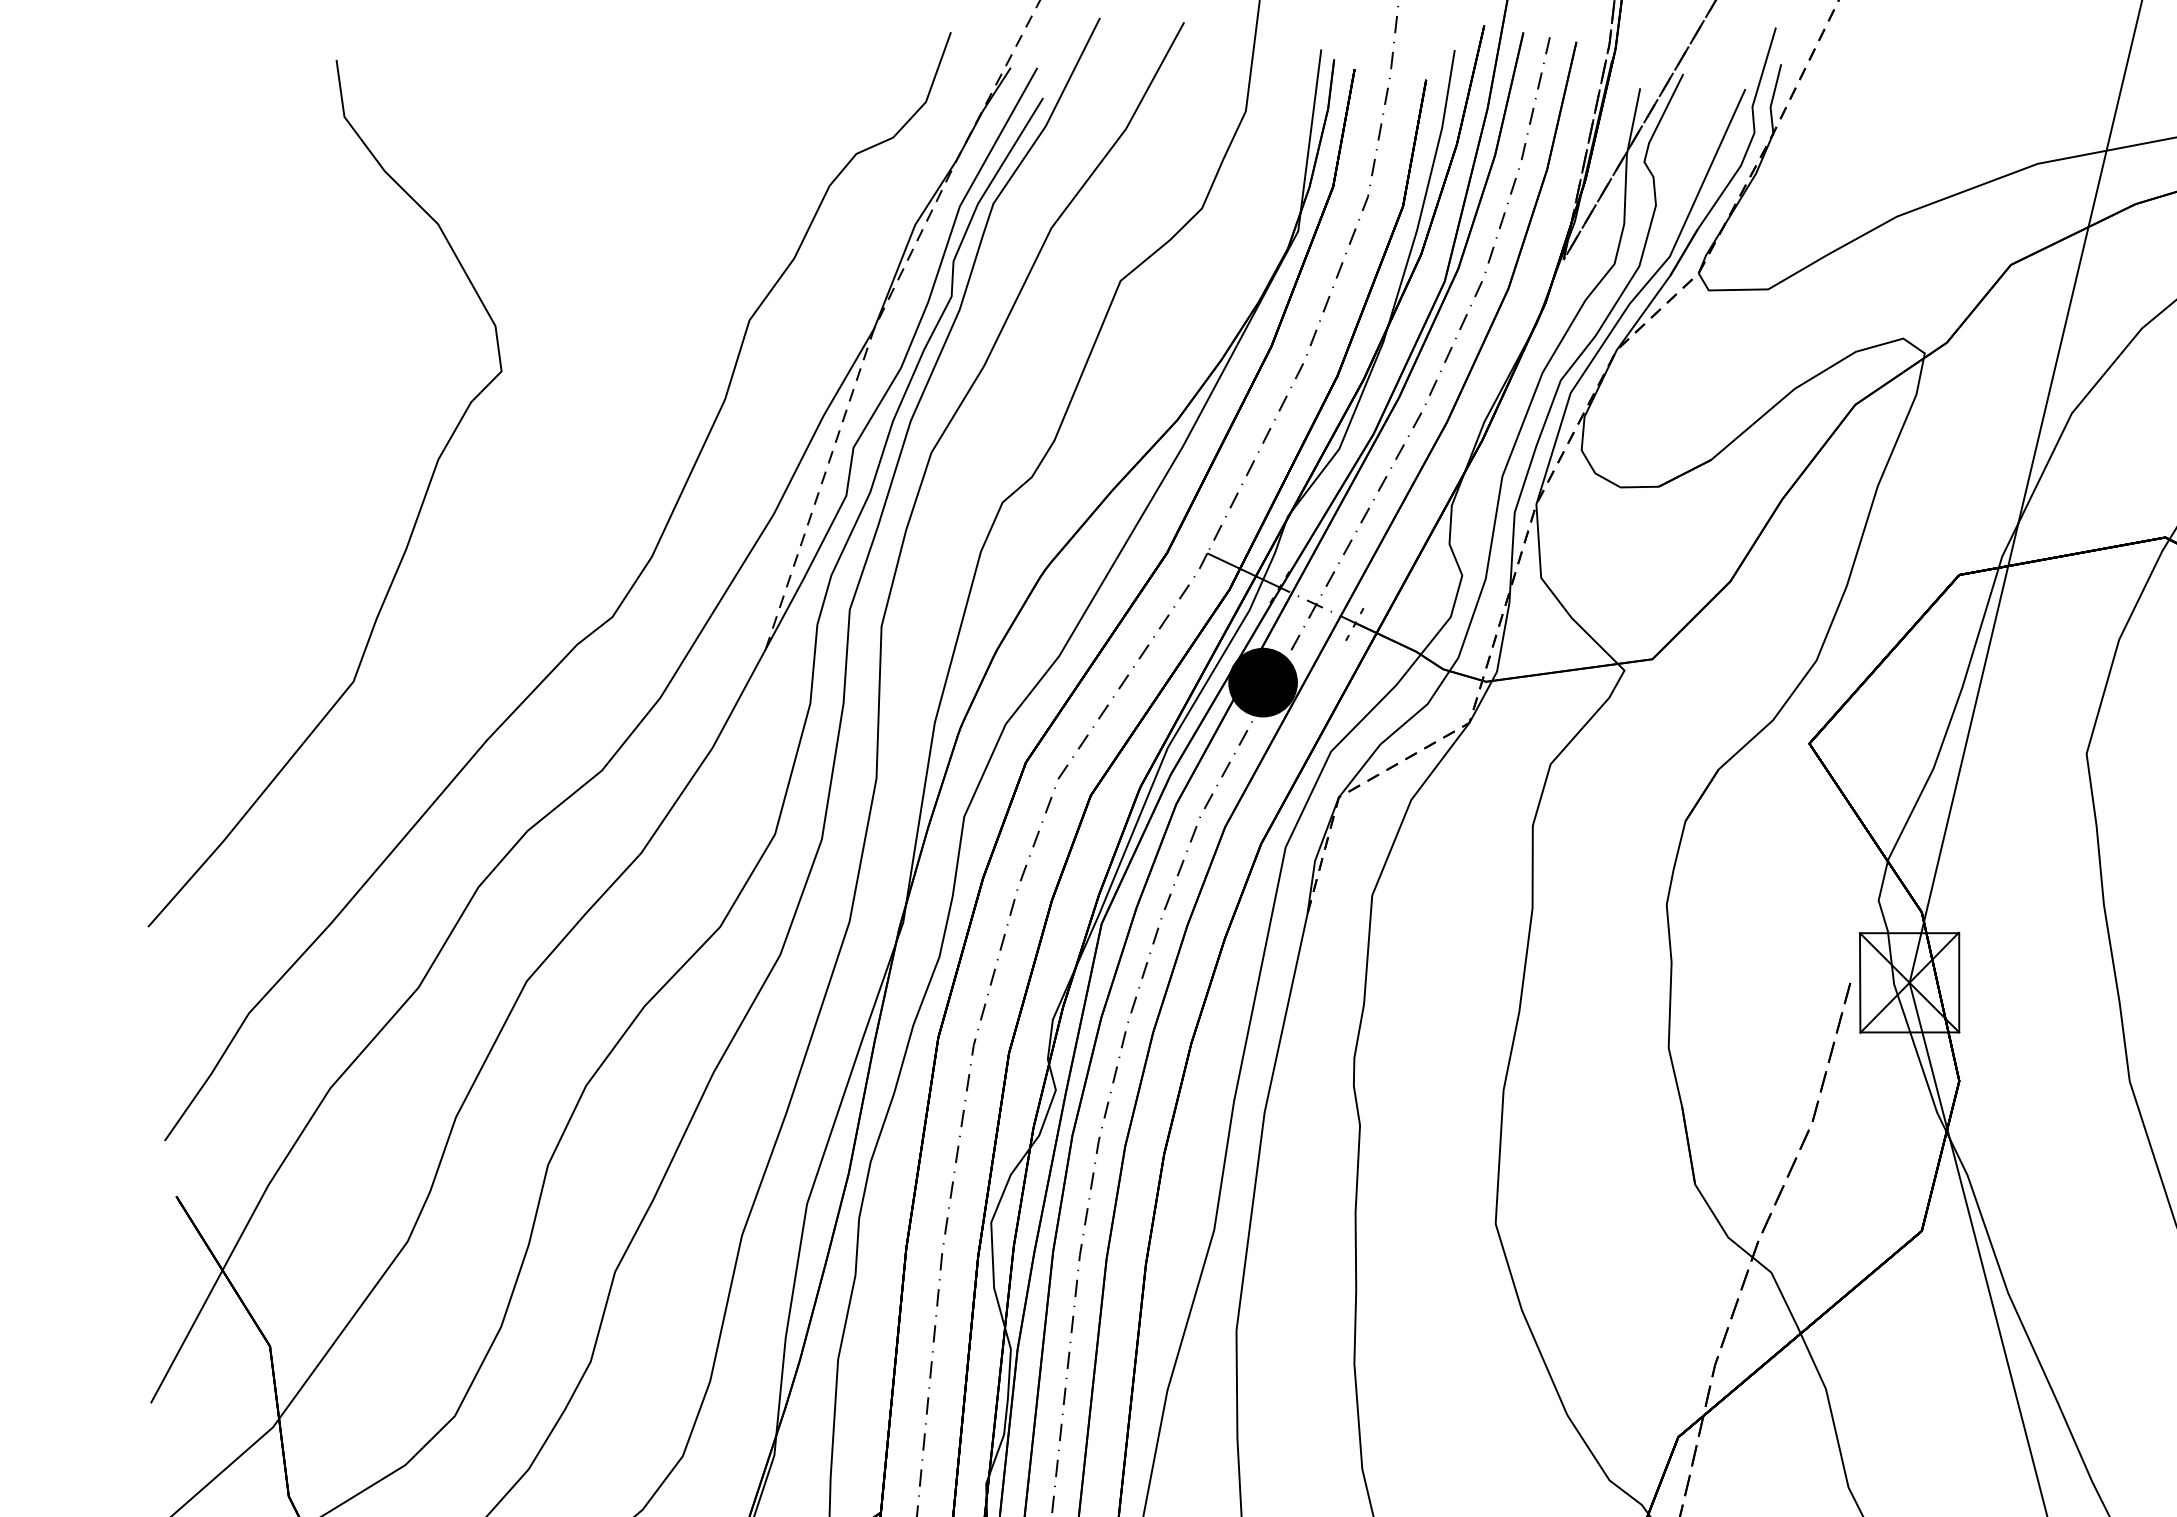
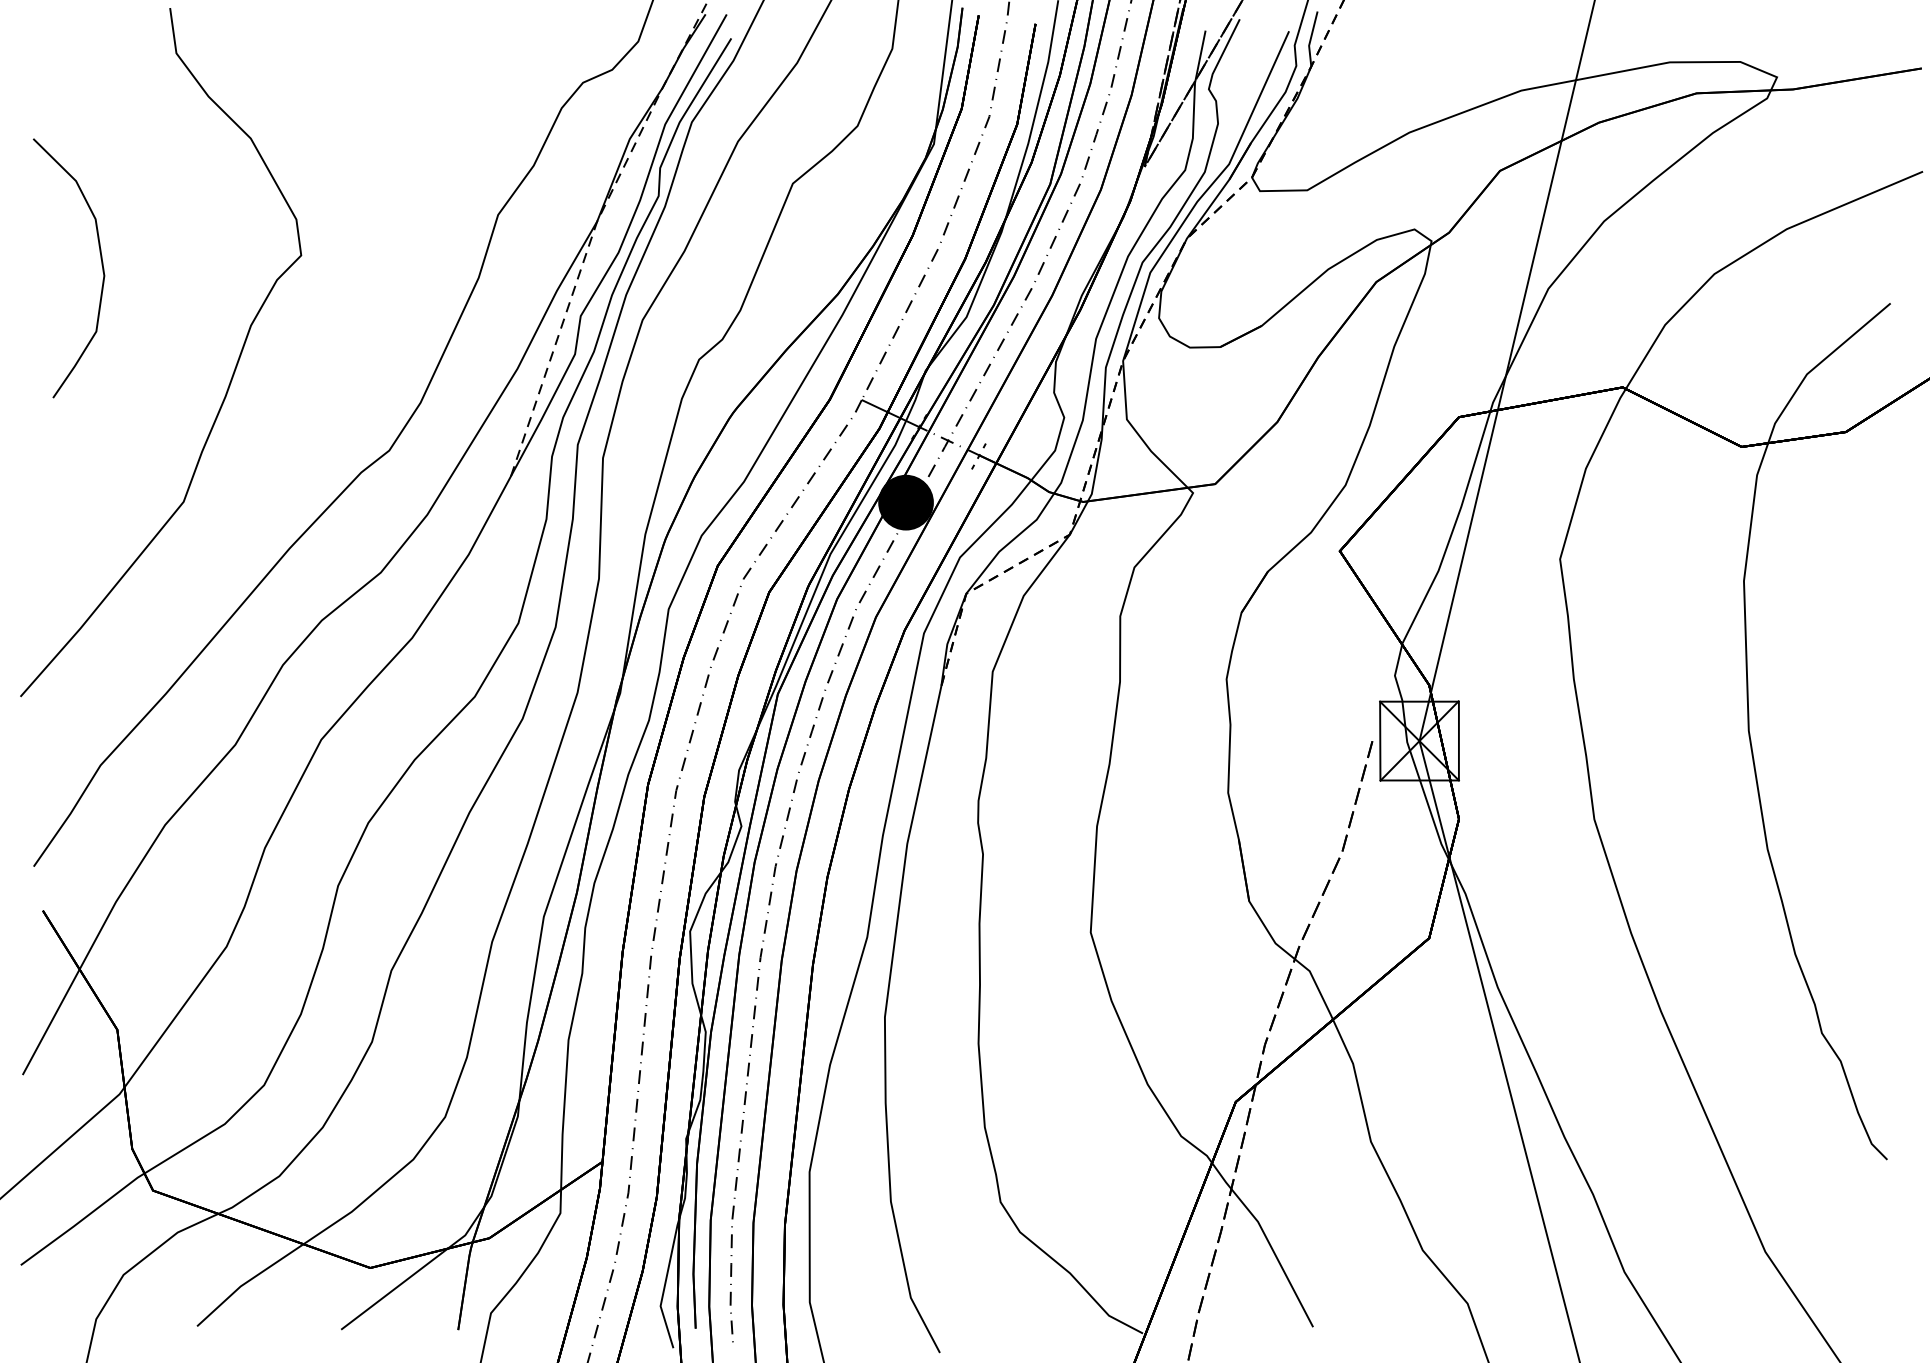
curve: (250, 384) -> (101, 265), added

